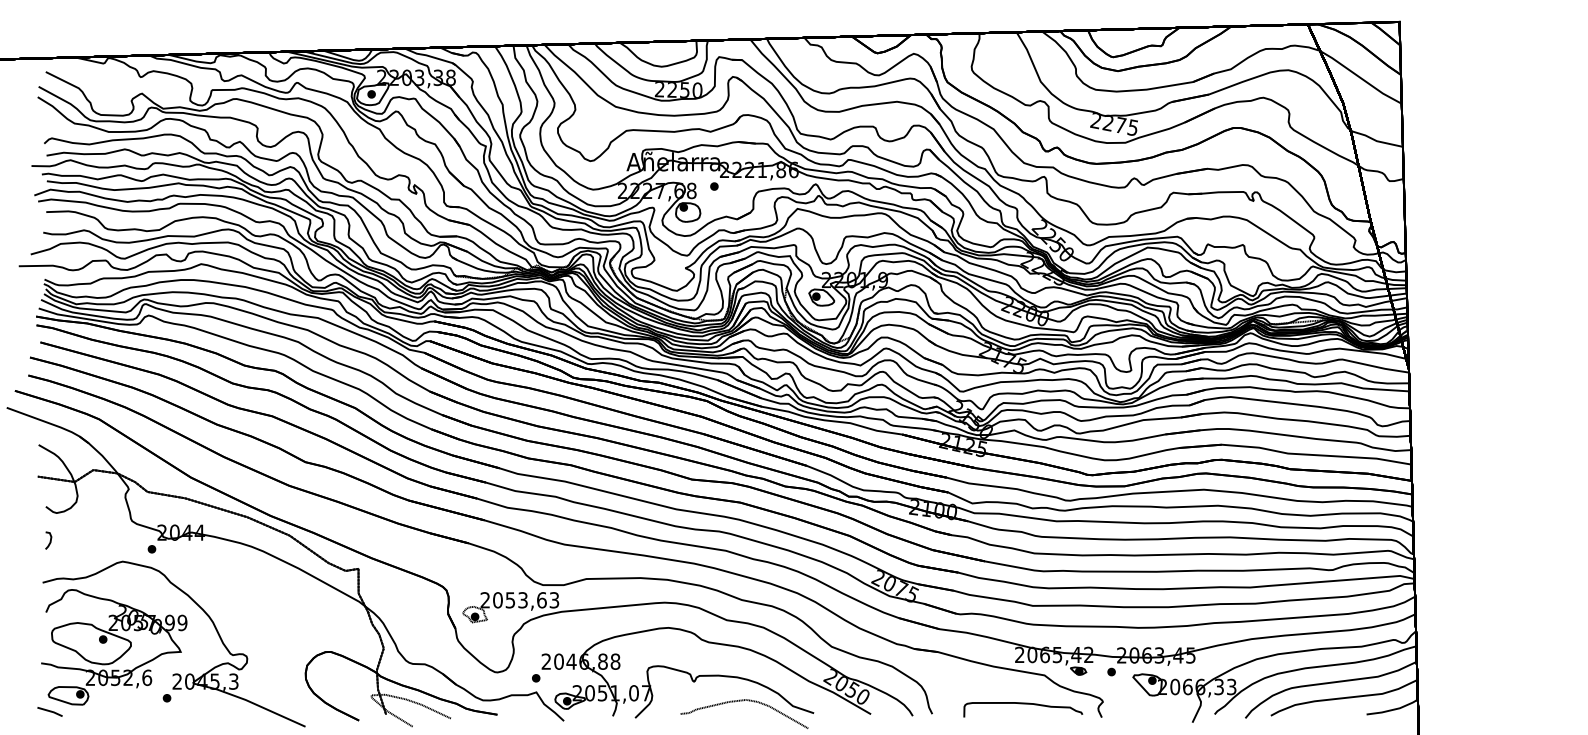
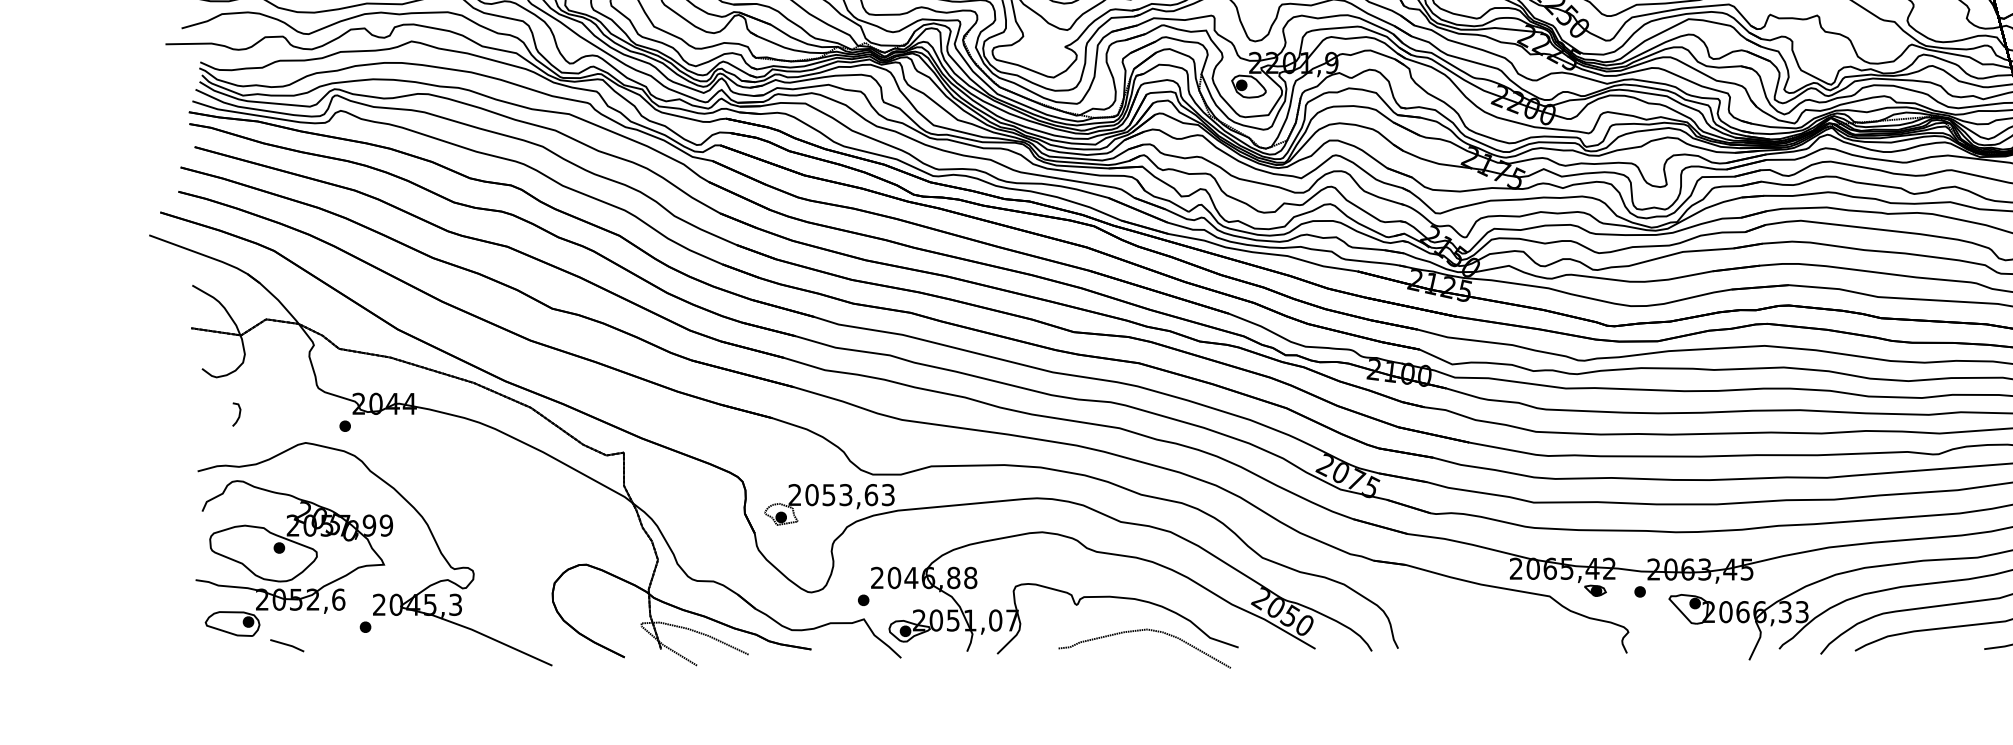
curve: (49, 540) -> (237, 414), moved
curve: (1023, 704) -> (1521, 635), removed
line: (49, 711) -> (286, 645), moved

